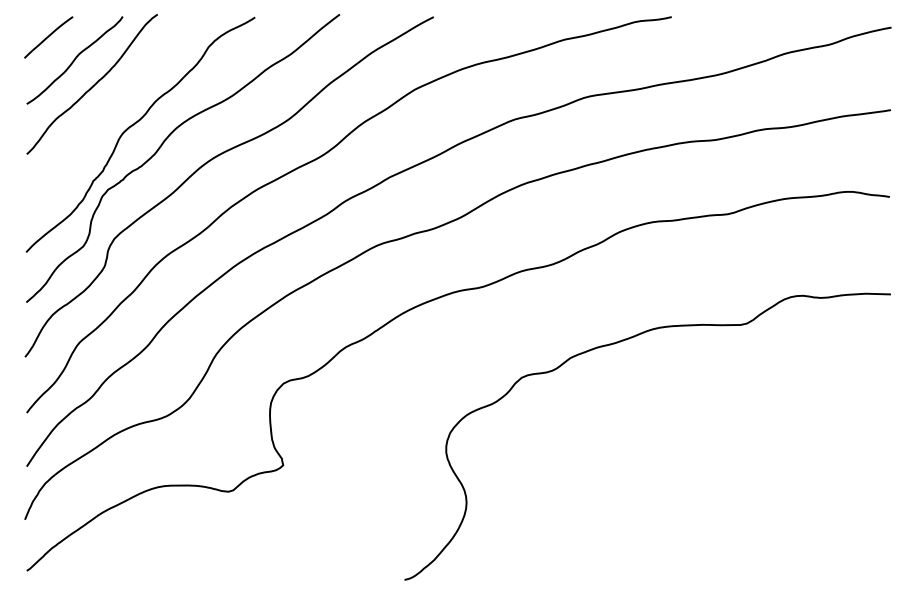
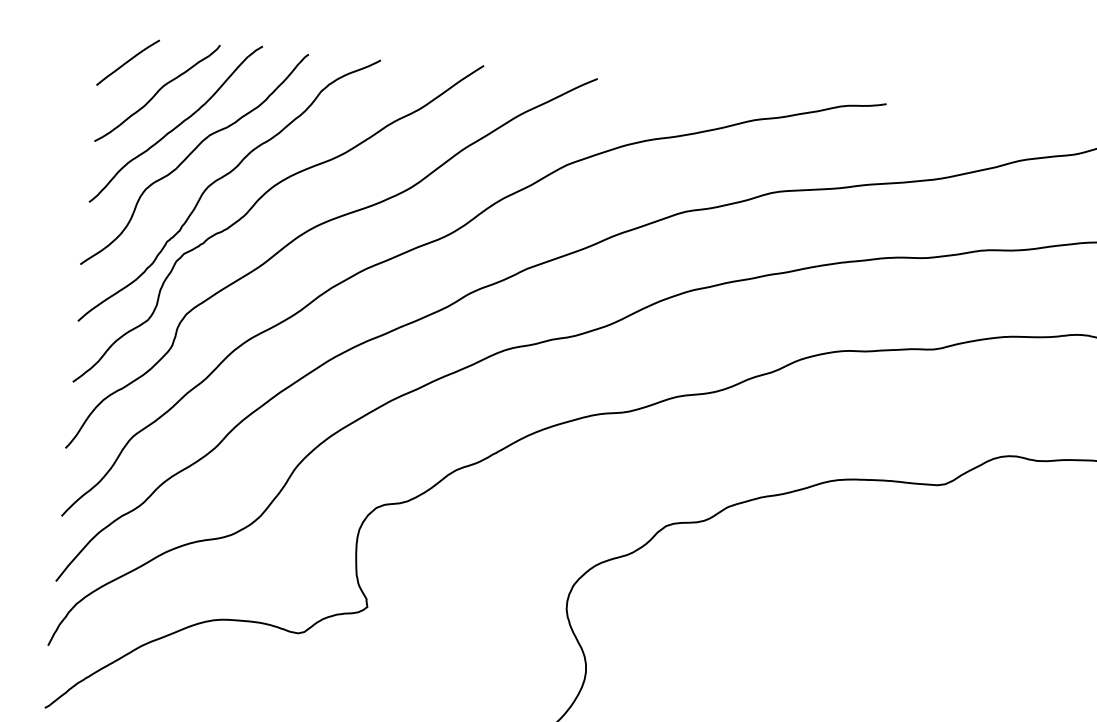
curve: (106, 108) -> (190, 155), added

